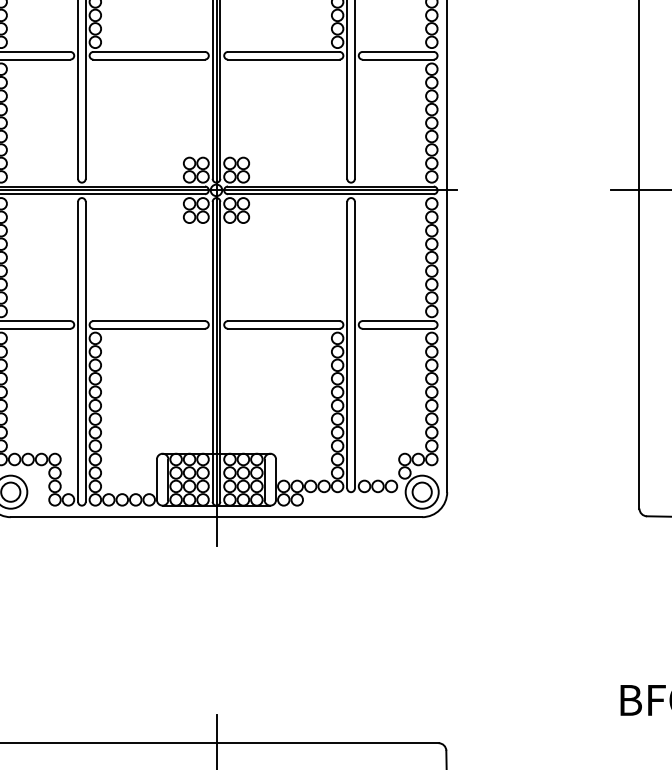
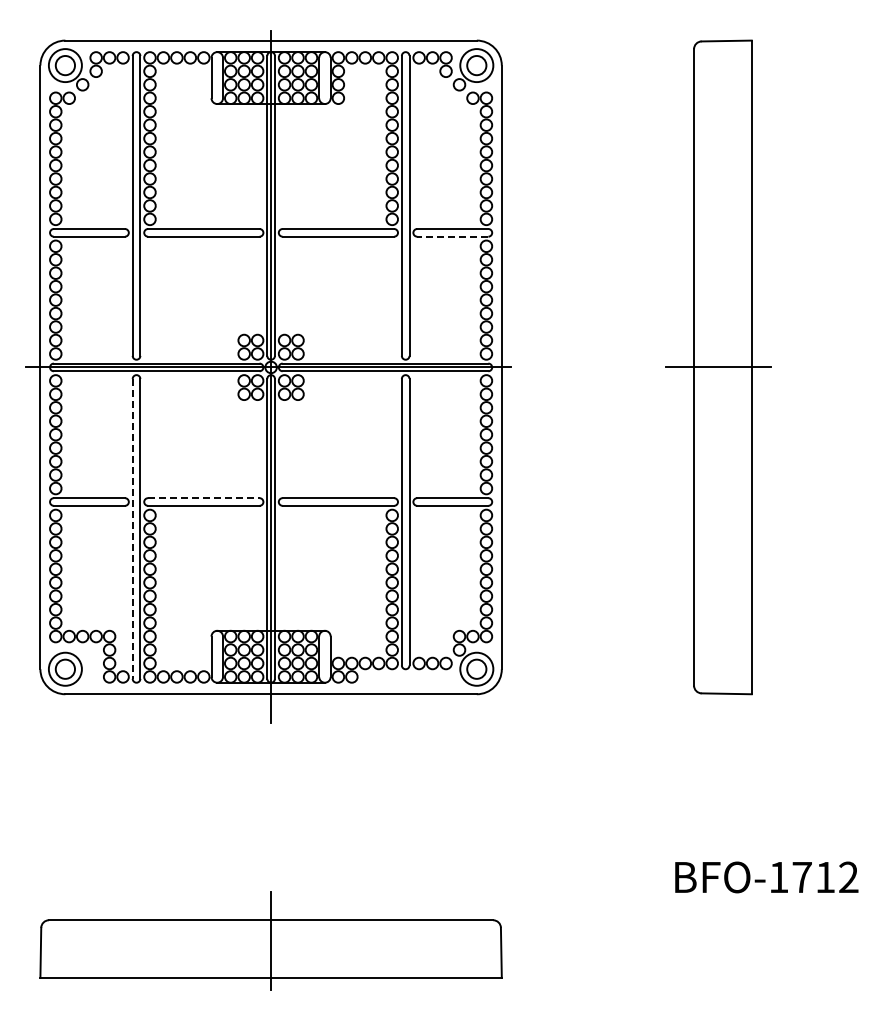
line: (397, 59) -> (452, 236), solid -> dashed
line: (148, 321) -> (203, 498), solid -> dashed
line: (77, 351) -> (132, 528), solid -> dashed

